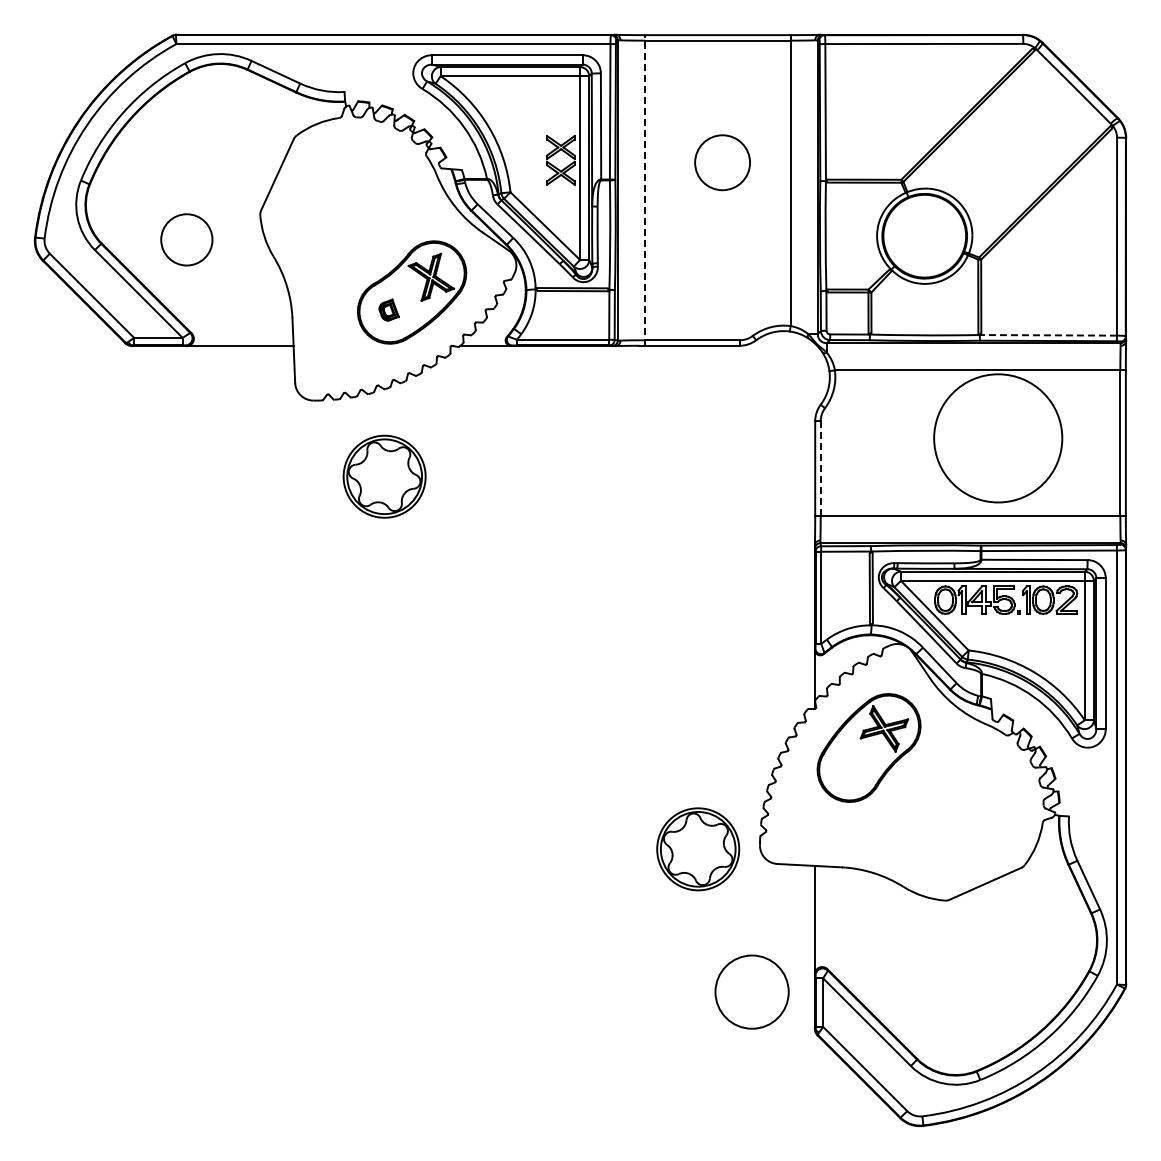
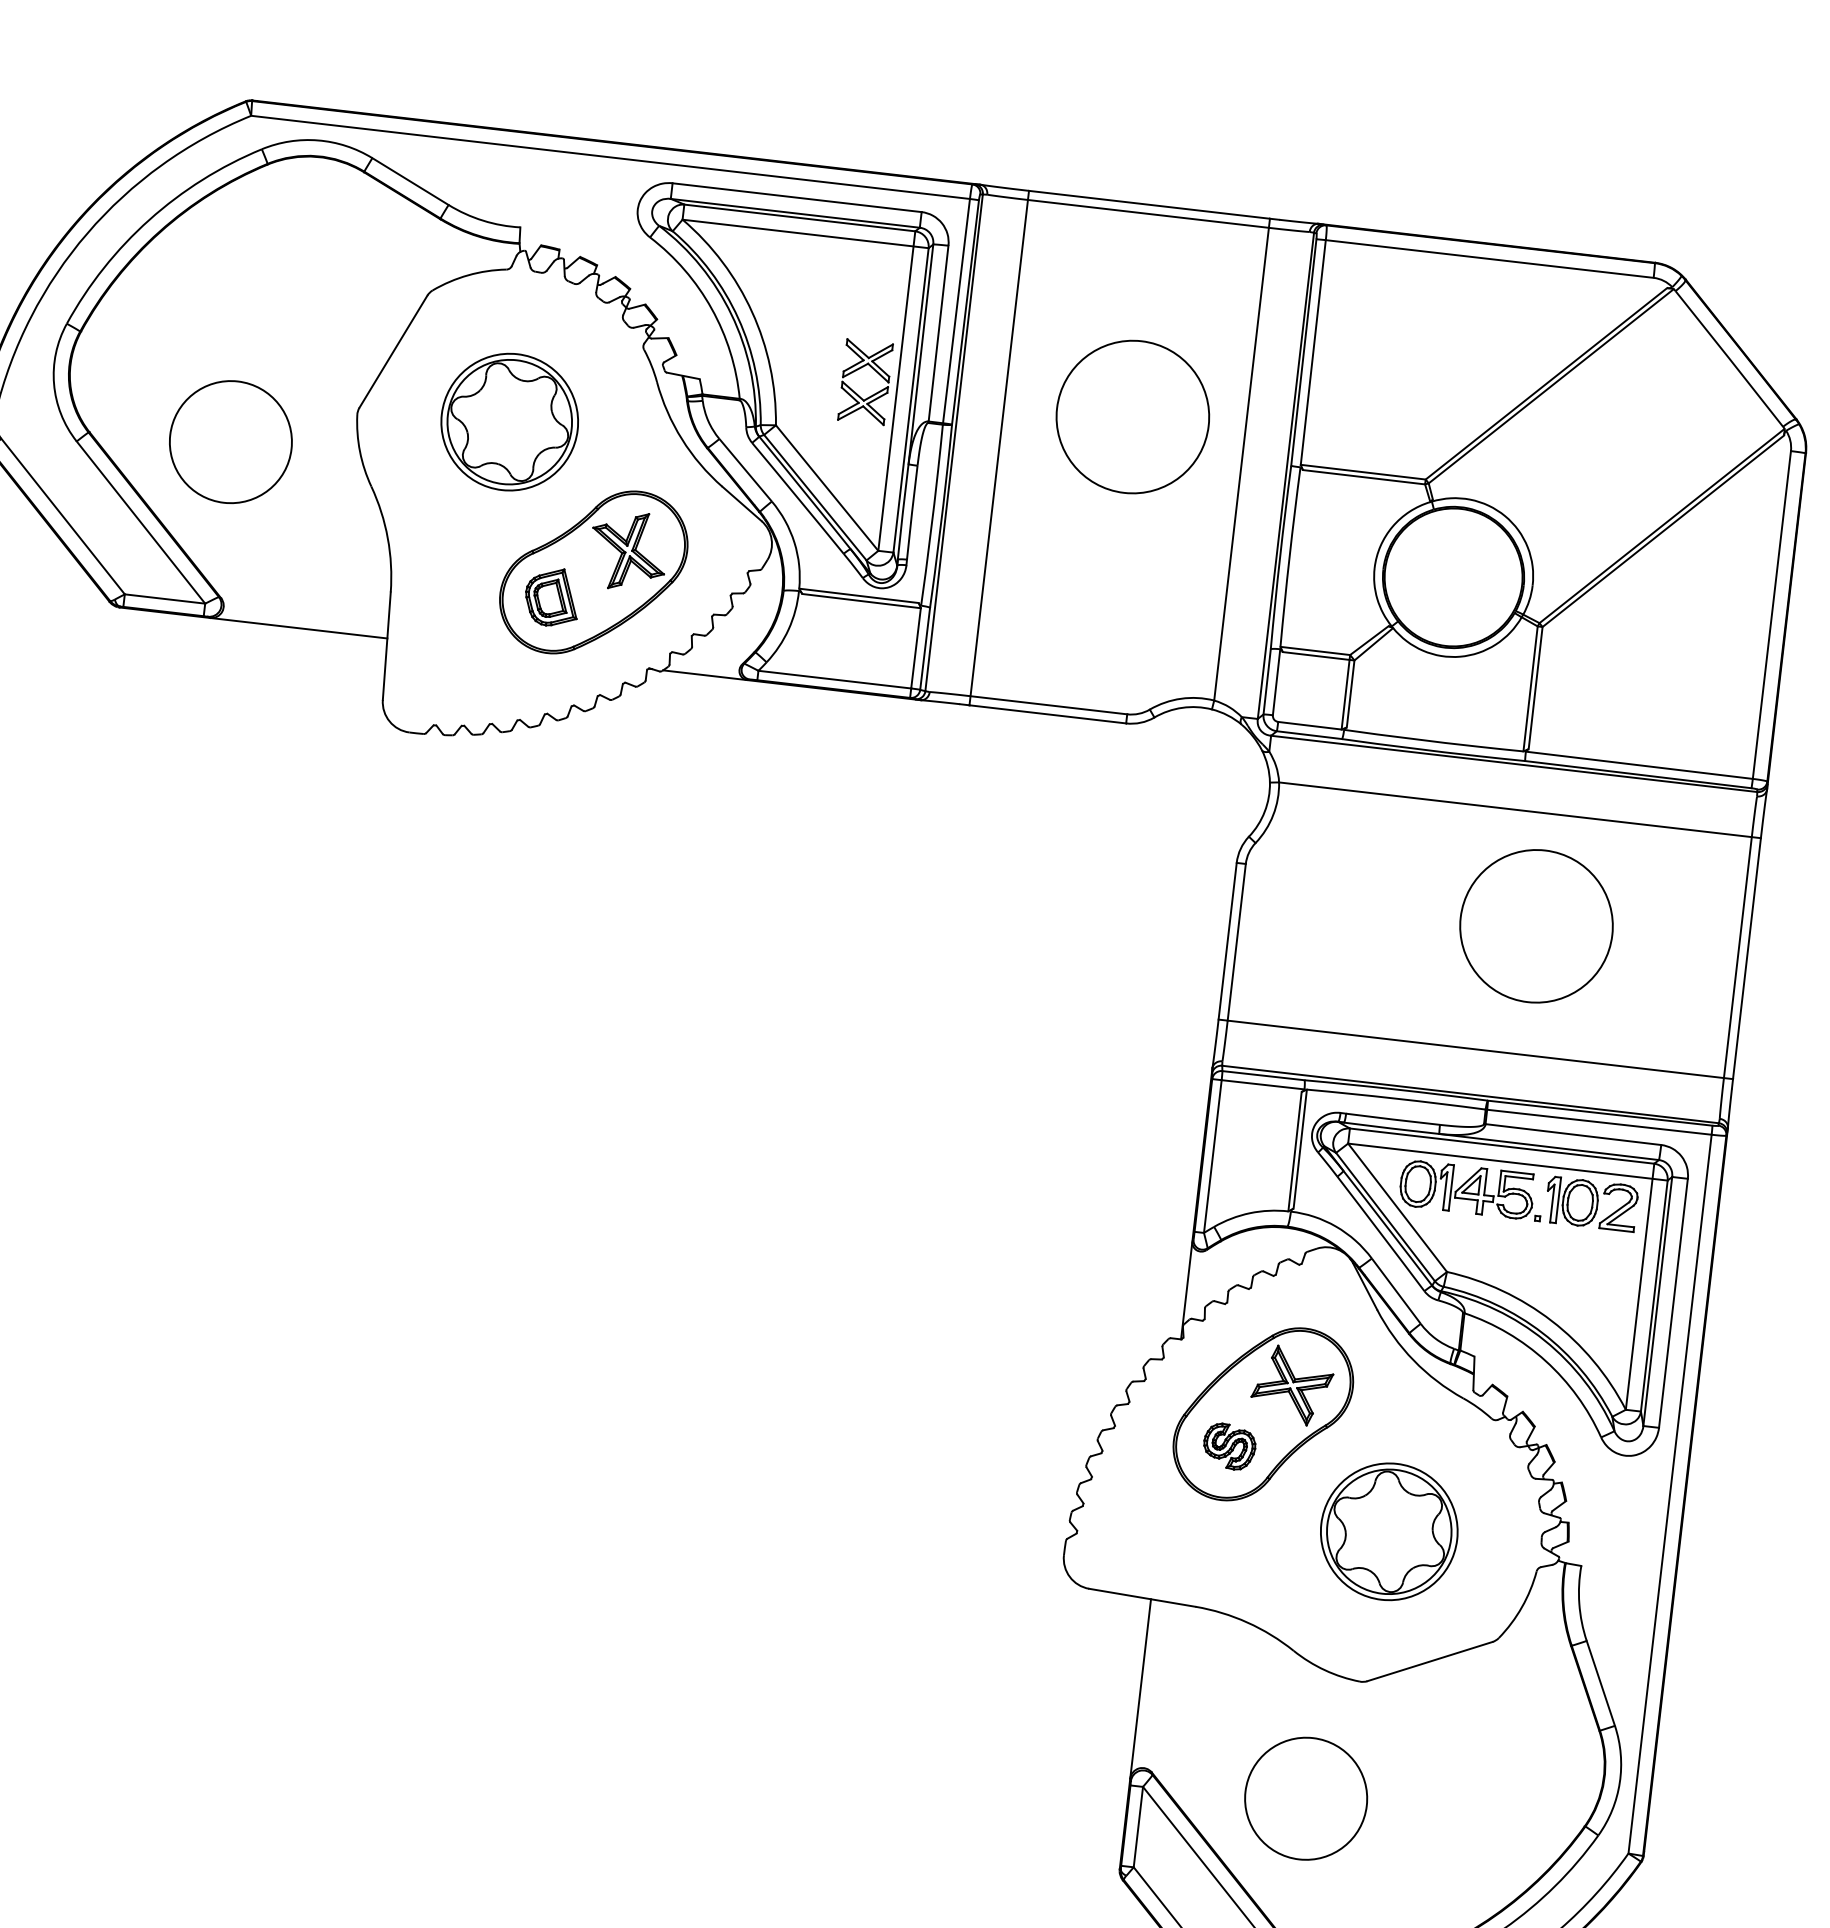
circle: (722, 162) -> (1132, 416), size x1.67
line: (645, 189) -> (1000, 446), dashed -> solid
circle: (186, 239) -> (230, 441), size x1.43
part: (389, 309) -> (553, 596), size x1.67
line: (1048, 335) -> (1639, 765), dashed -> solid
circle: (998, 438) -> (1536, 926), size x0.71
line: (820, 469) -> (1236, 943), dashed -> solid
part: (384, 476) -> (509, 421), moved
part: (850, 769) -> (1228, 1446), added
part: (698, 849) -> (1389, 1532), moved
circle: (751, 991) -> (1305, 1797), moved

